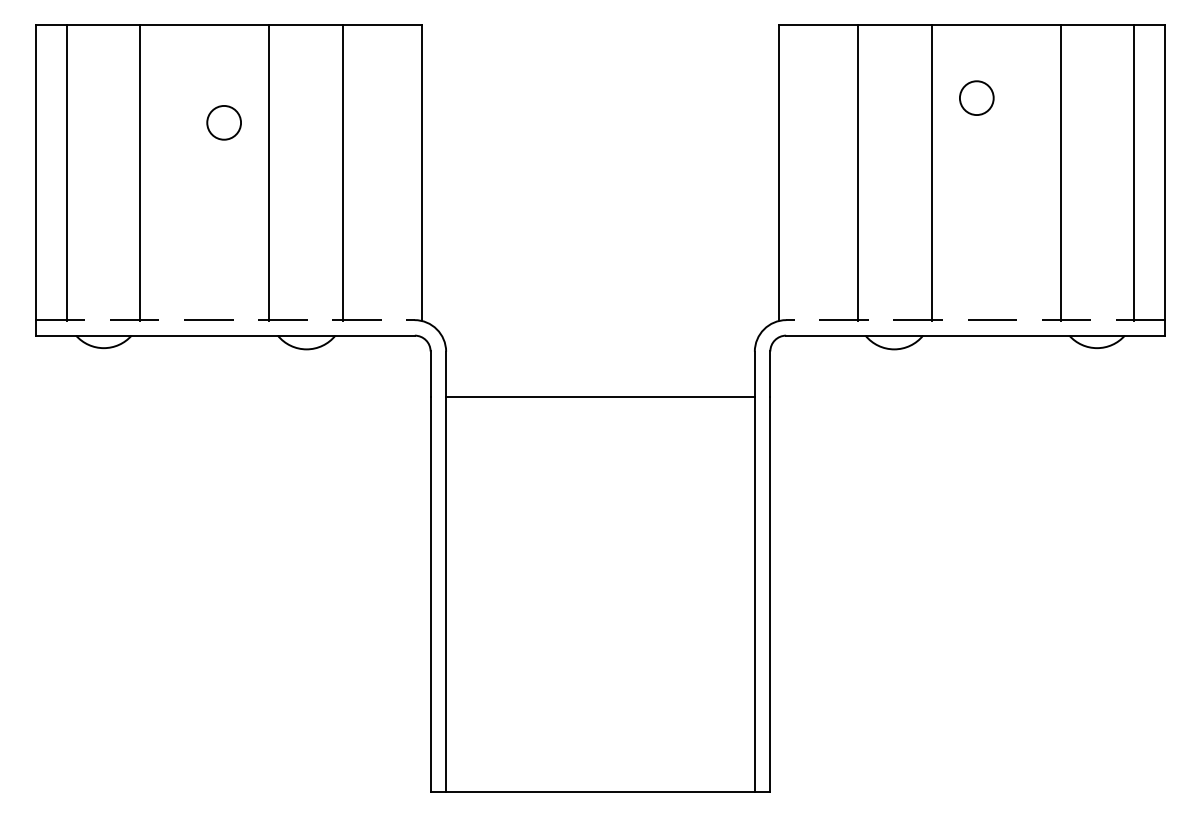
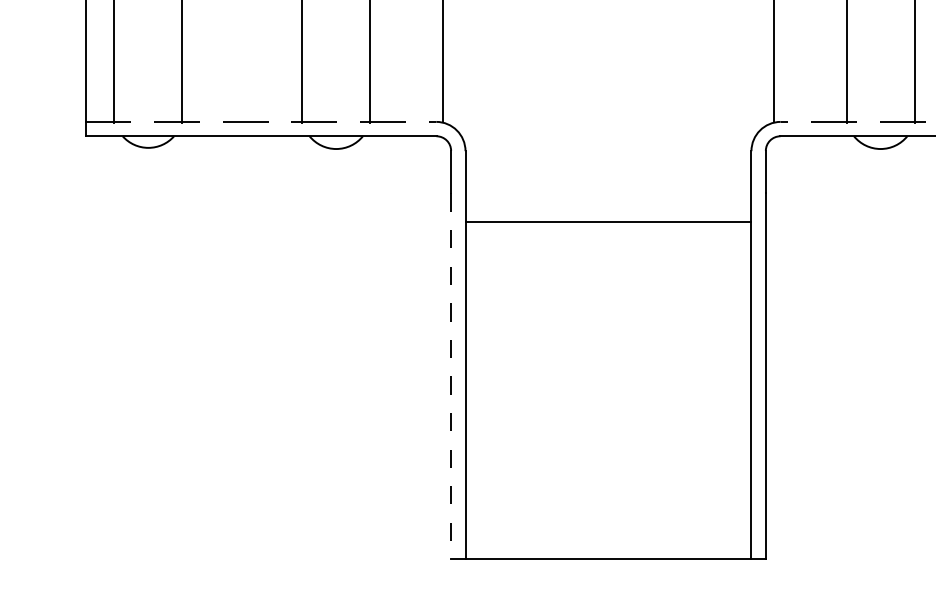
line: (600, 397) -> (608, 222), moved
line: (430, 595) -> (451, 377), solid -> dashed

